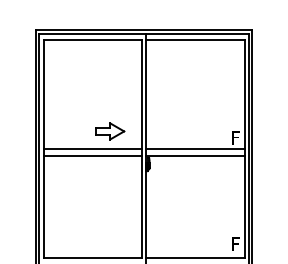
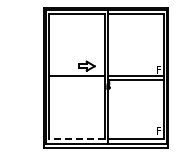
line: (92, 156) -> (76, 80), removed
line: (92, 258) -> (76, 139), solid -> dashed

